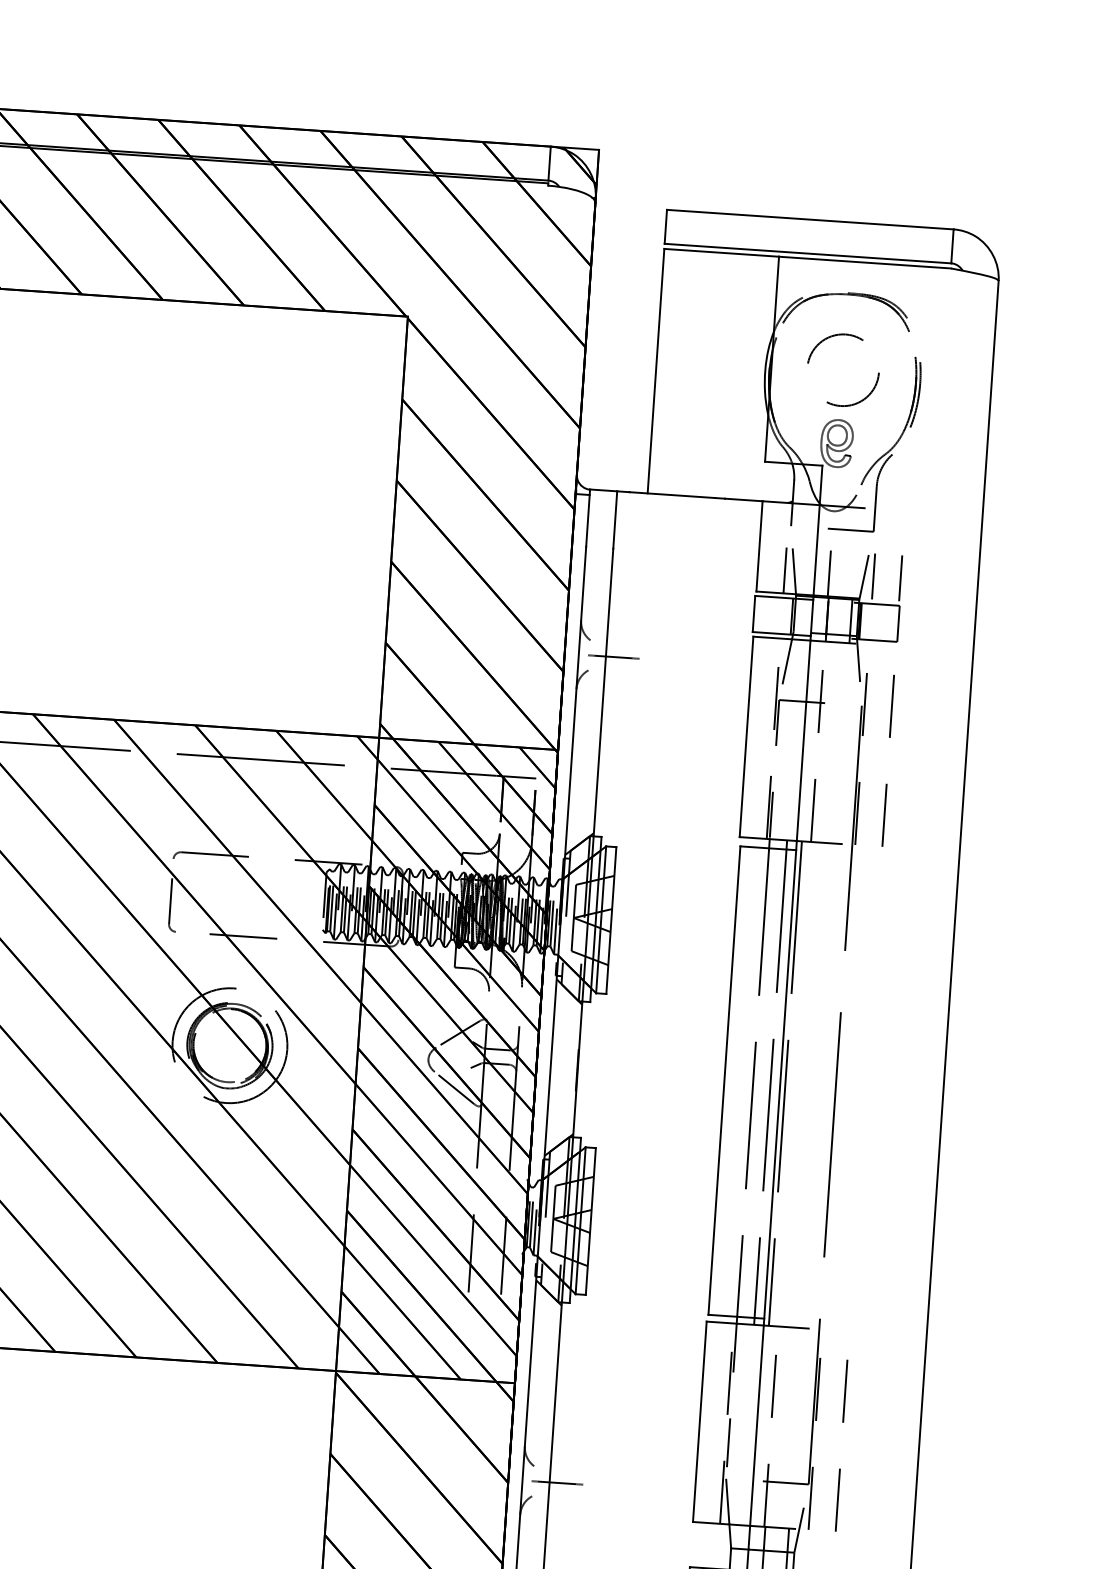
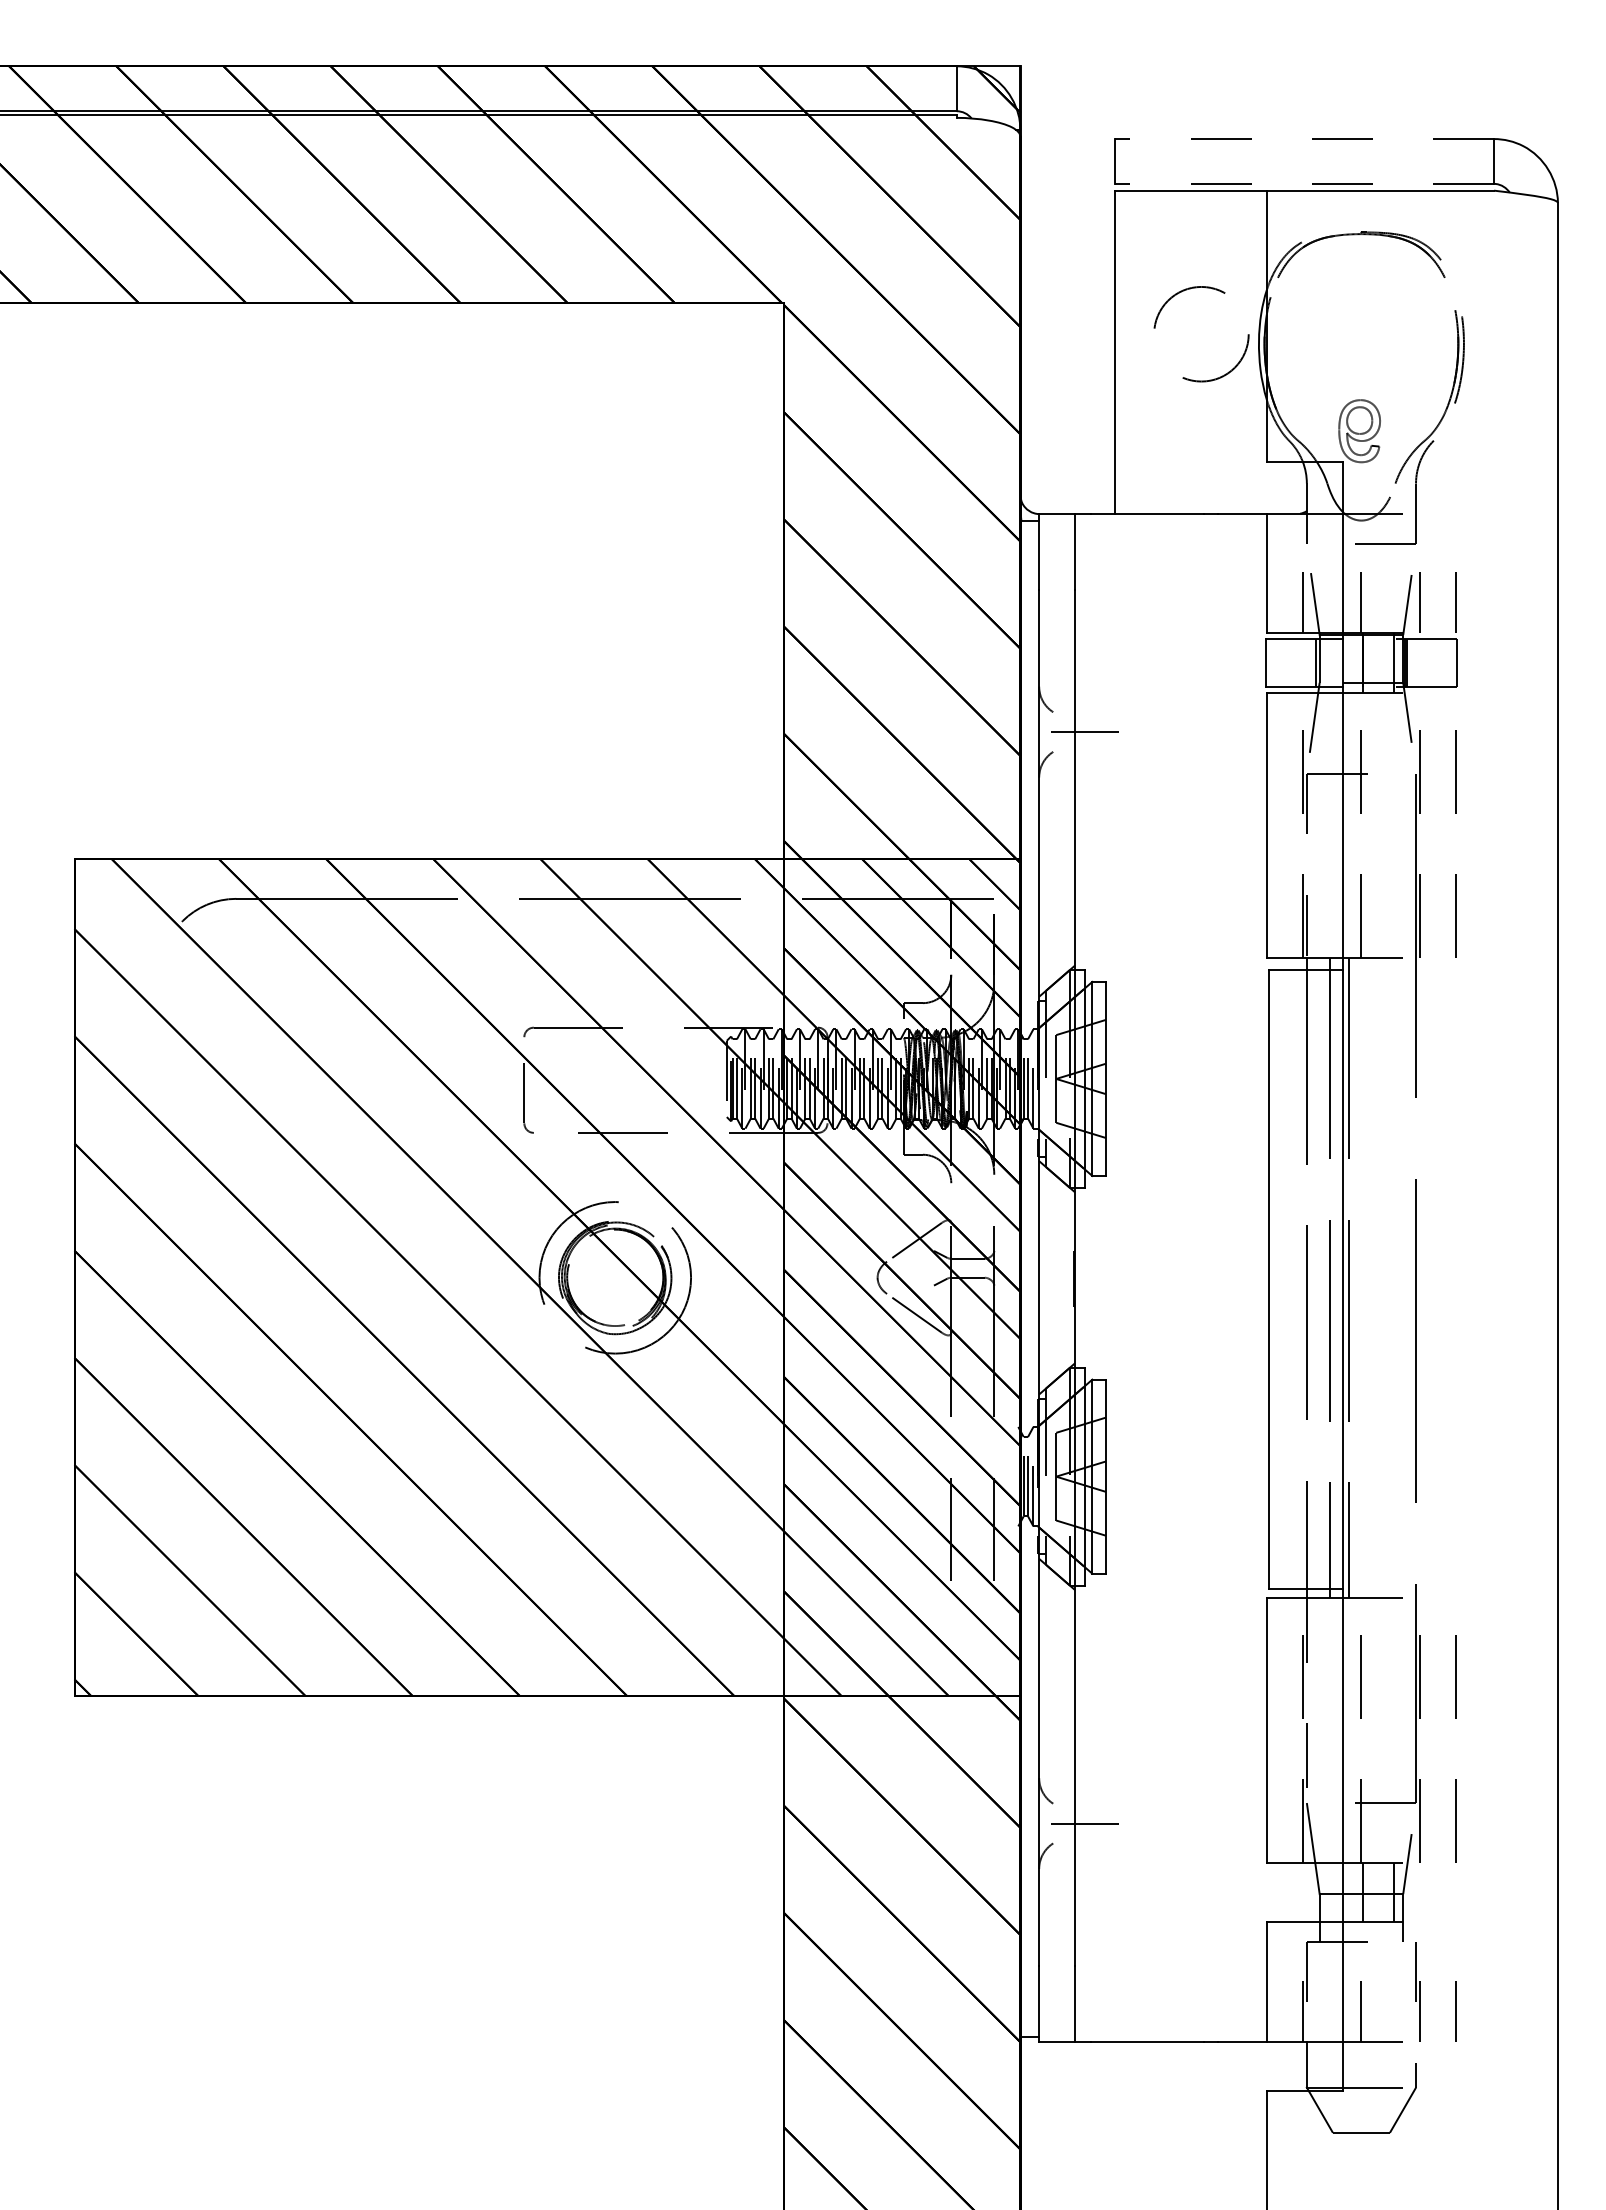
line: (810, 219) -> (1304, 139), solid -> dashed
line: (807, 253) -> (1304, 183), solid -> dashed
circle: (843, 370) -> (1201, 334), moved

